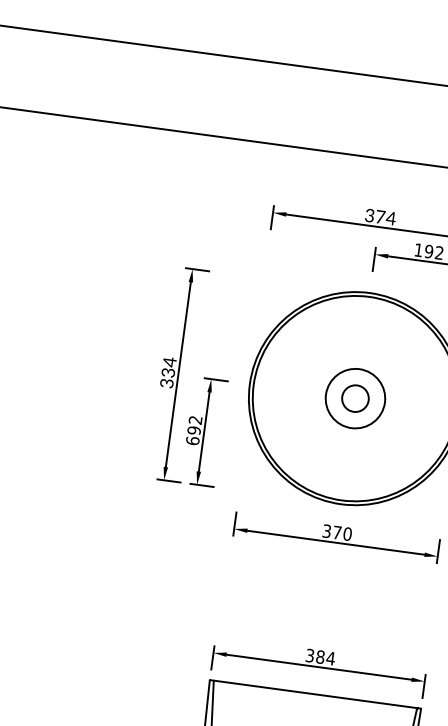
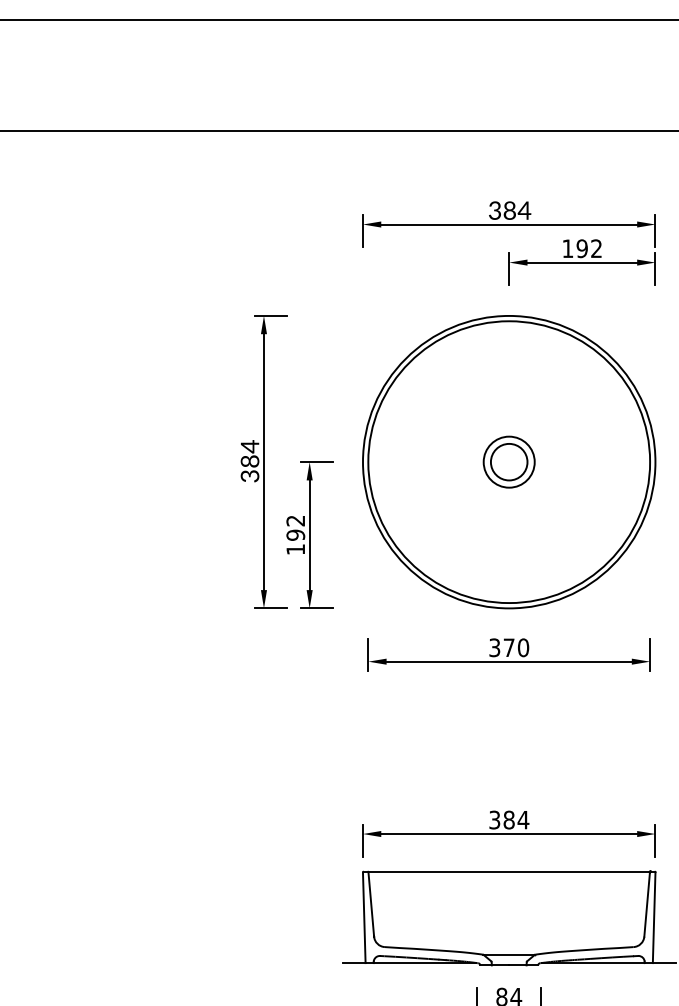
text: (380, 216) -> (509, 210), 374 -> 384
text: (167, 372) -> (249, 461), 334 -> 384
circle: (355, 398) -> (508, 461), size x0.62
text: (192, 440) -> (295, 549), 692 -> 192

